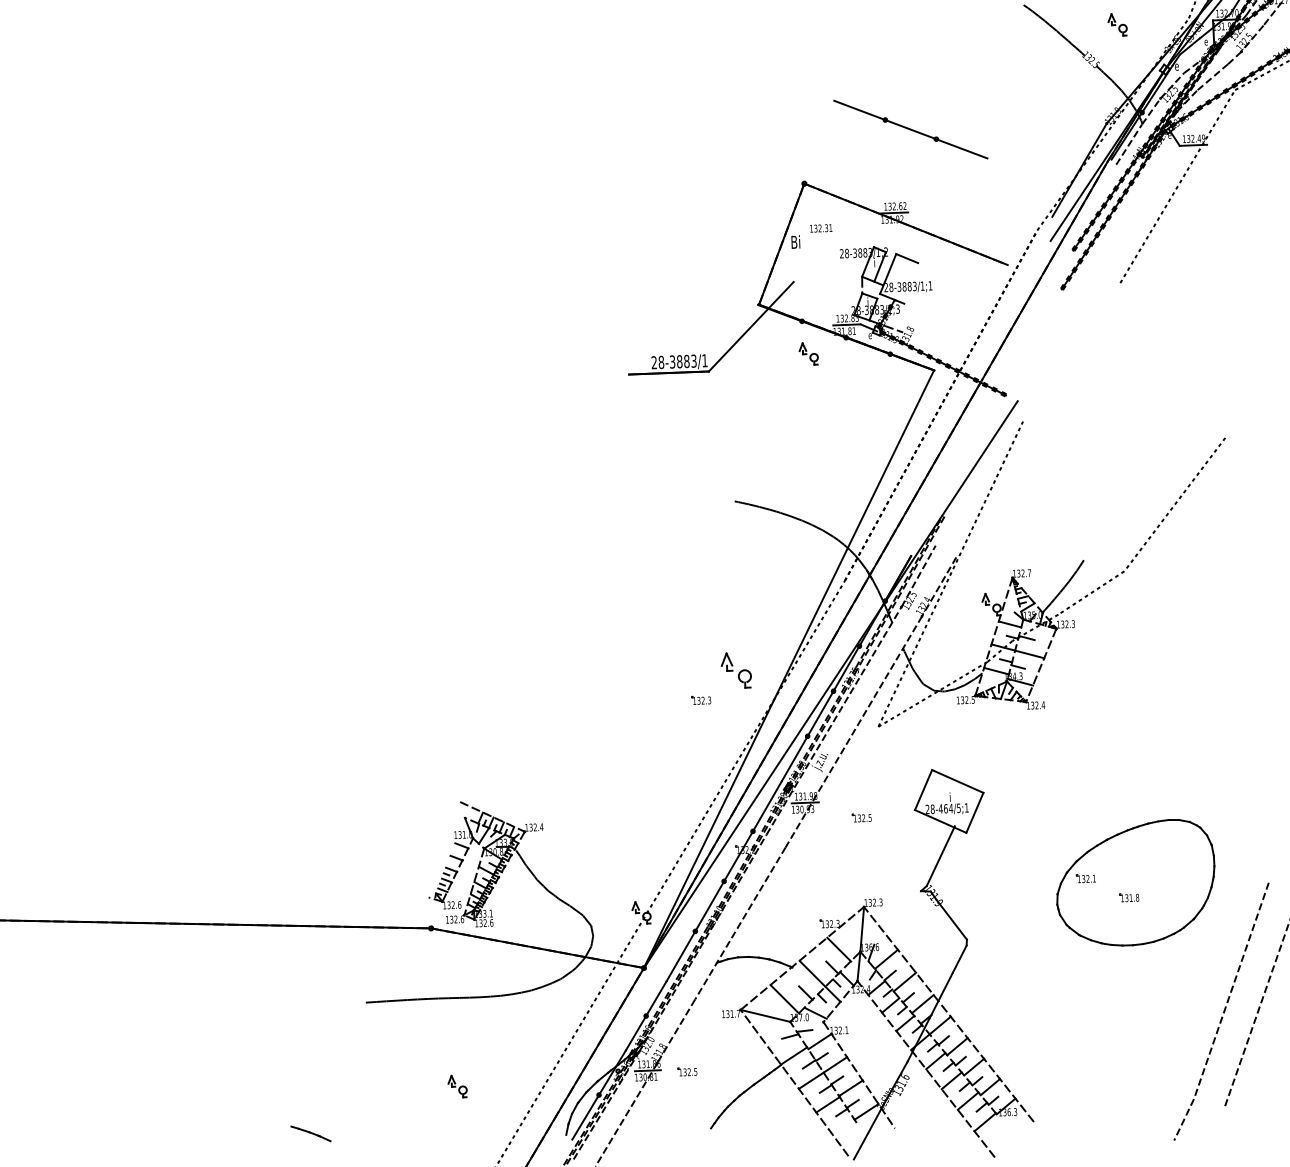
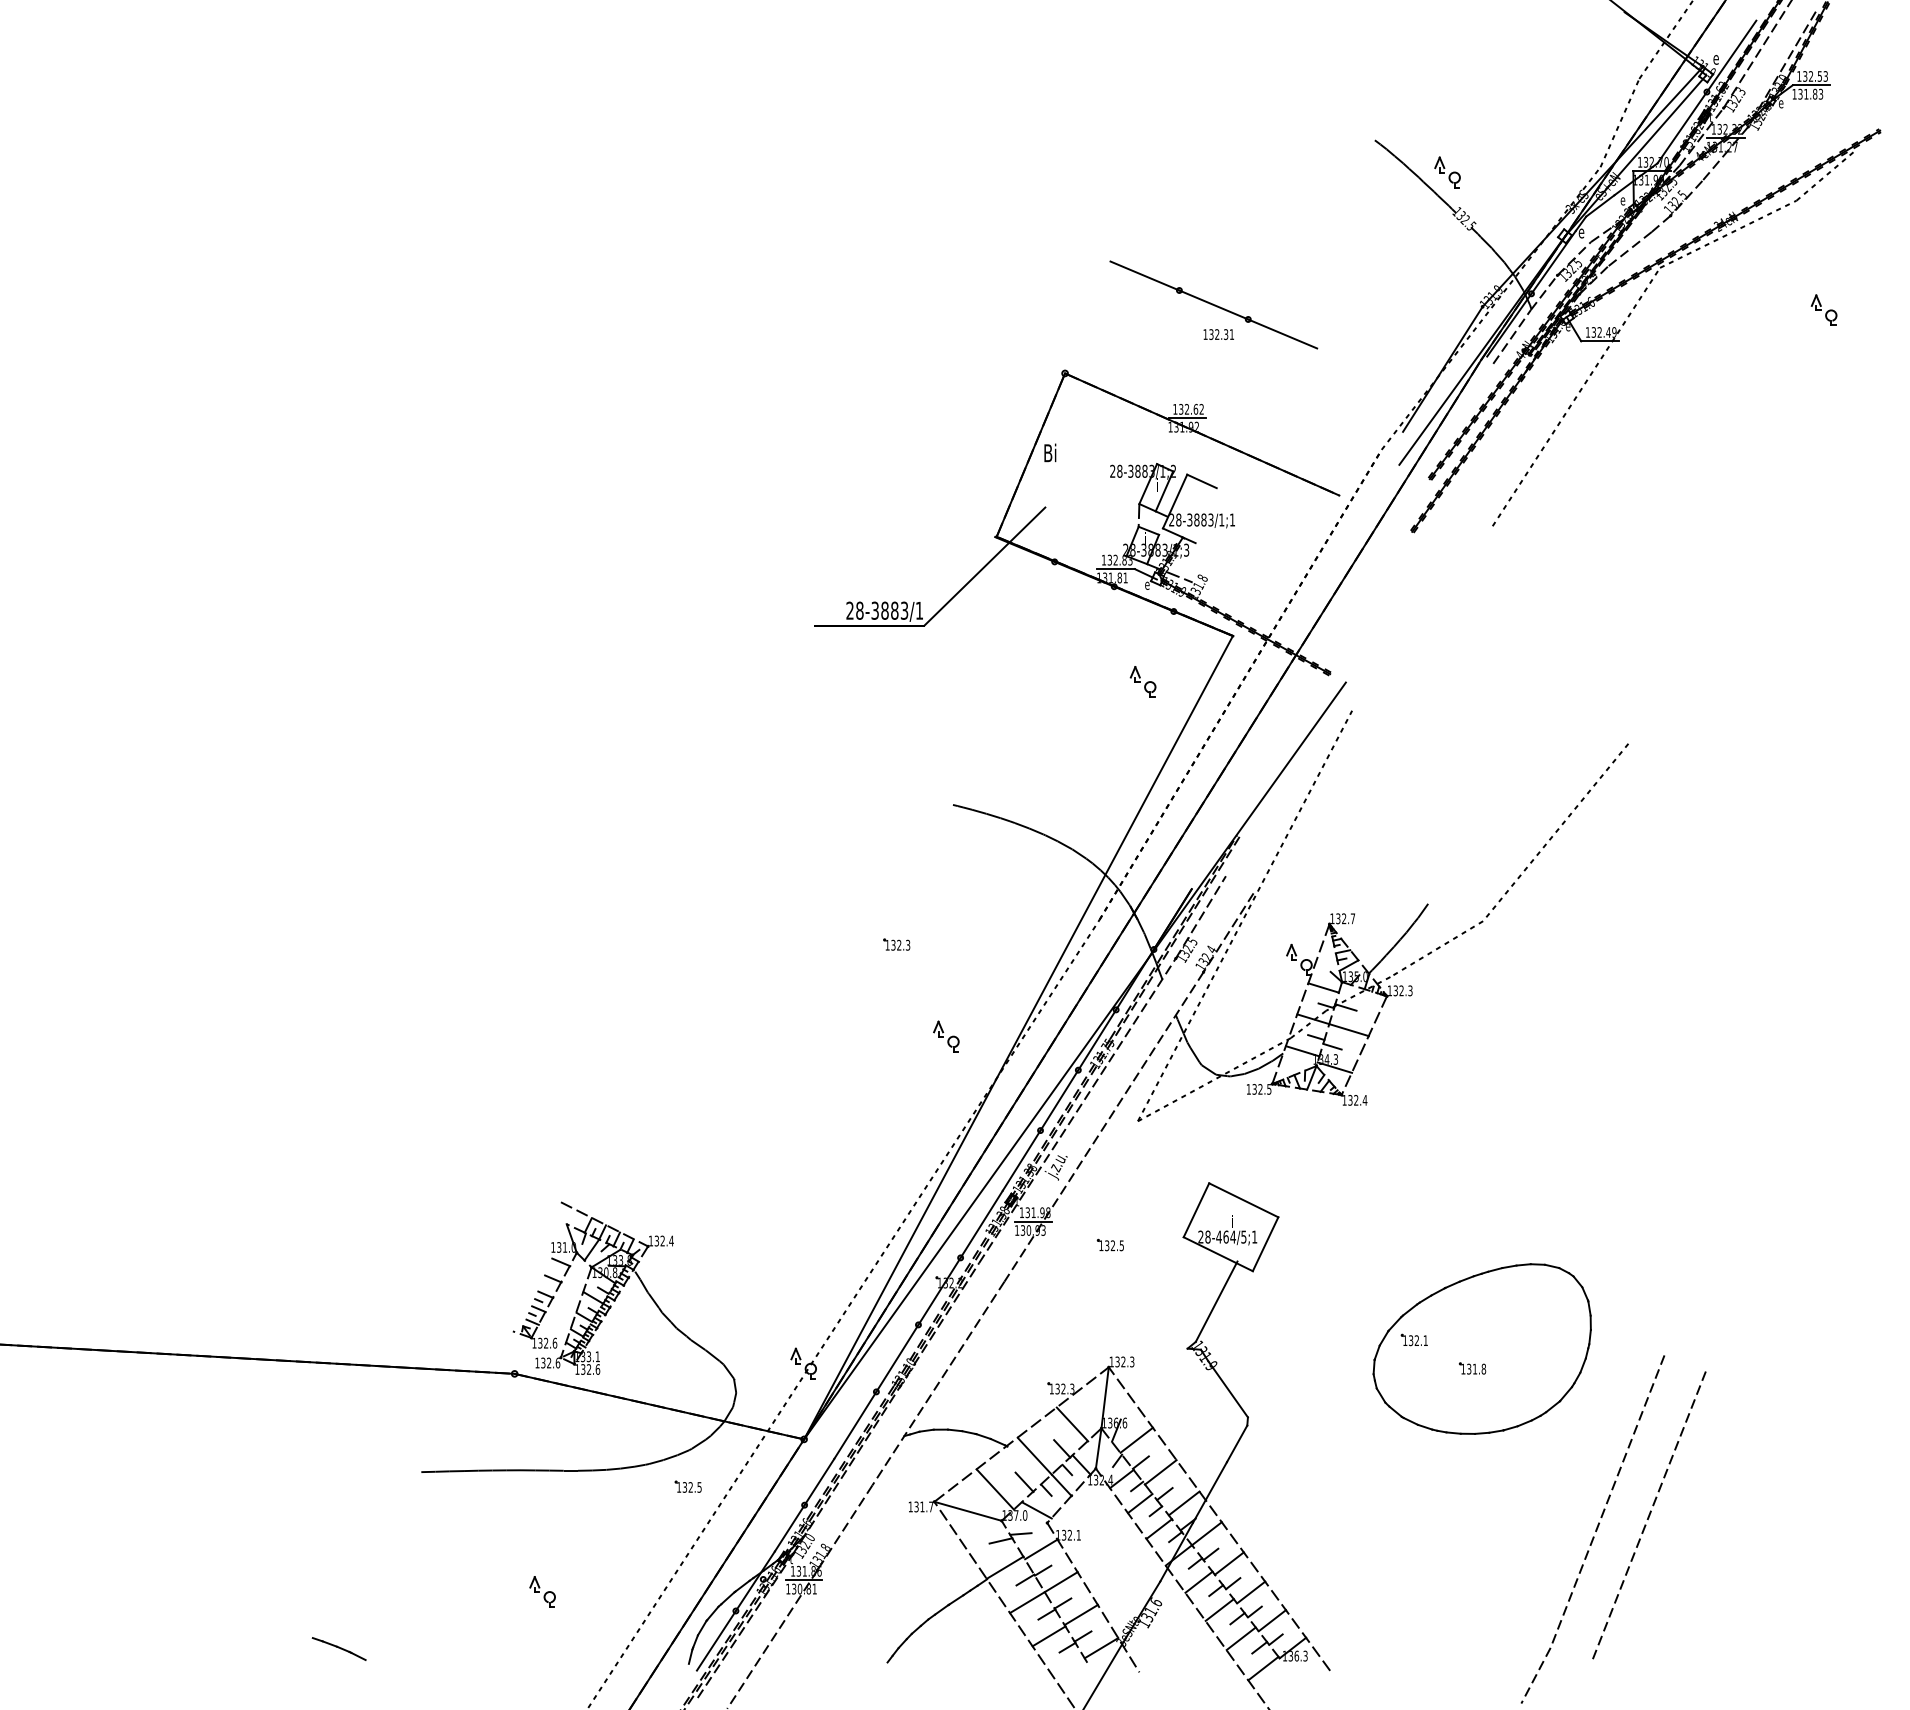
part: (1117, 24) -> (1447, 172), moved
text: (820, 228) -> (1218, 334), moved
part: (808, 353) -> (1142, 681), moved
part: (736, 670) -> (946, 1036), size x0.62
part: (701, 700) -> (896, 944), moved
part: (686, 1071) -> (687, 1486), moved

